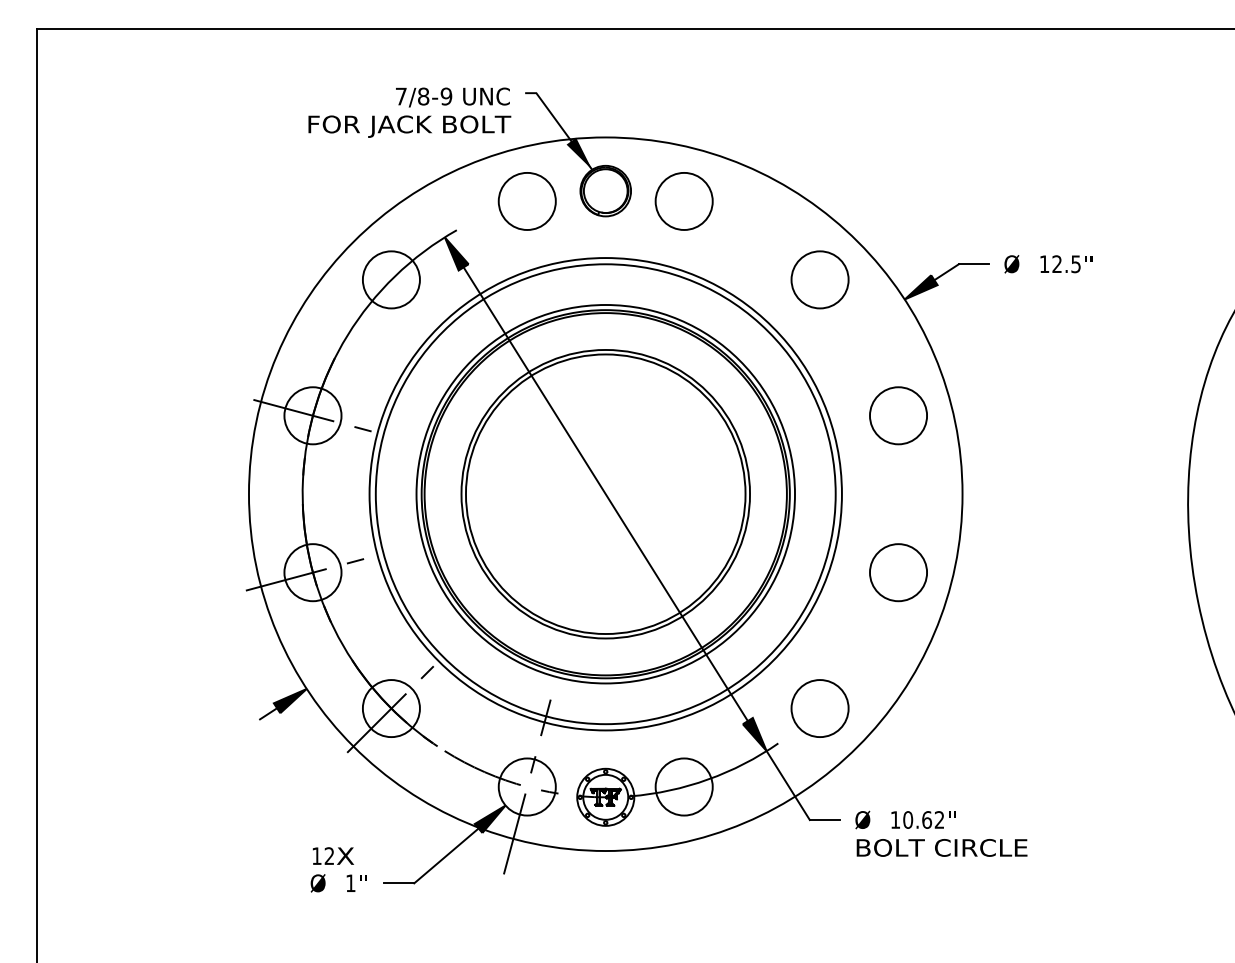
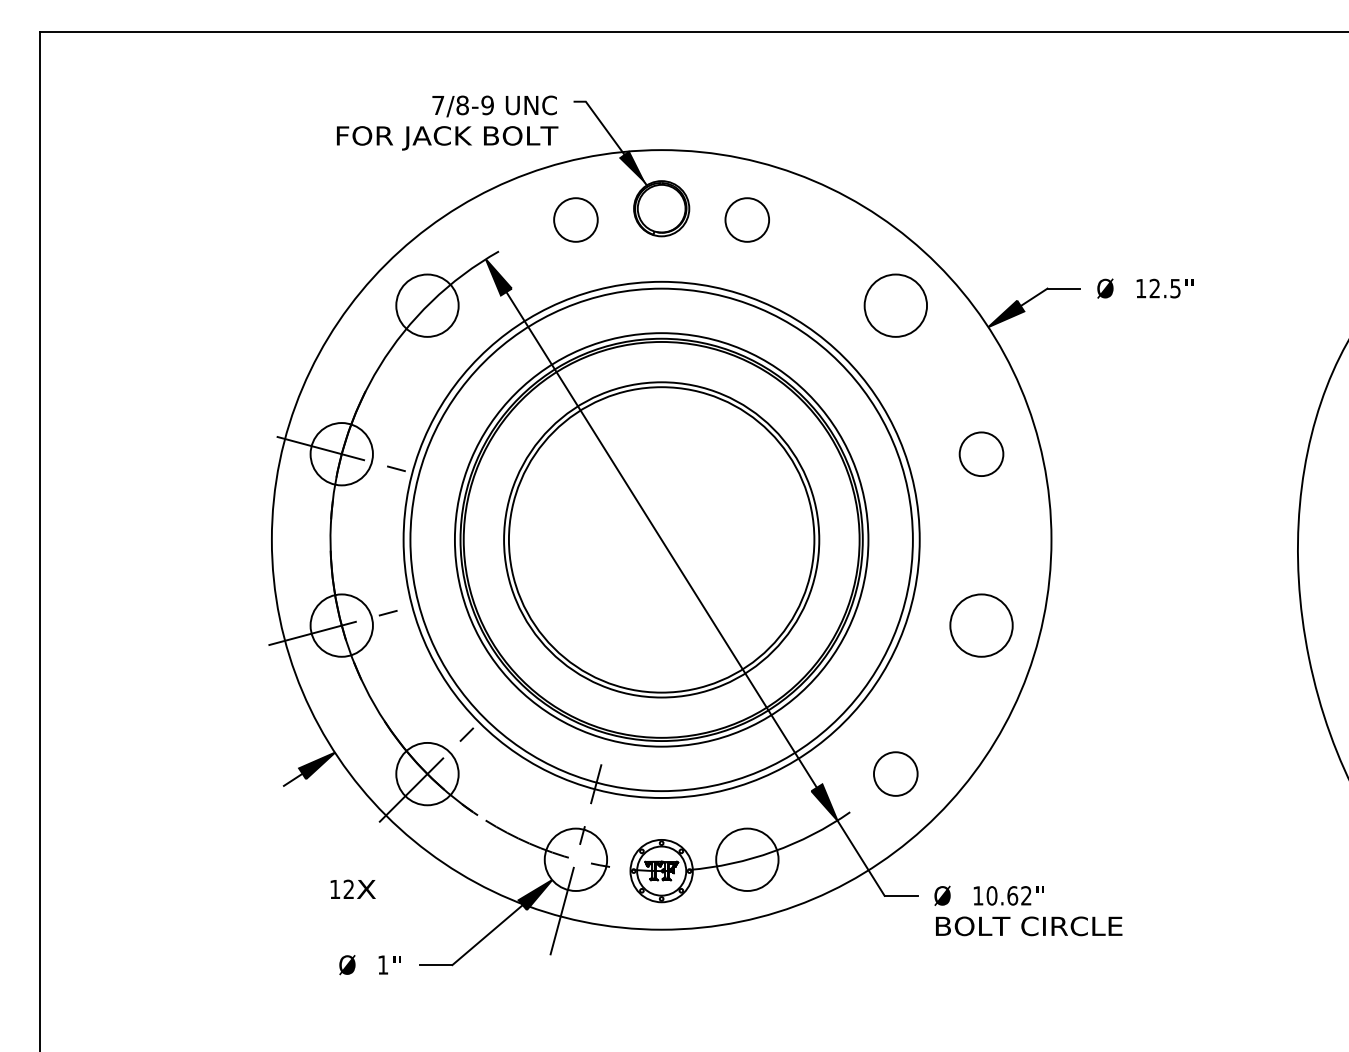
circle: (526, 200) -> (575, 218), size x0.7
circle: (683, 201) -> (746, 220), size x0.7
circle: (898, 415) -> (981, 453), size x0.7
circle: (819, 708) -> (895, 774), size x0.7
text: (332, 855) -> (352, 888), moved

